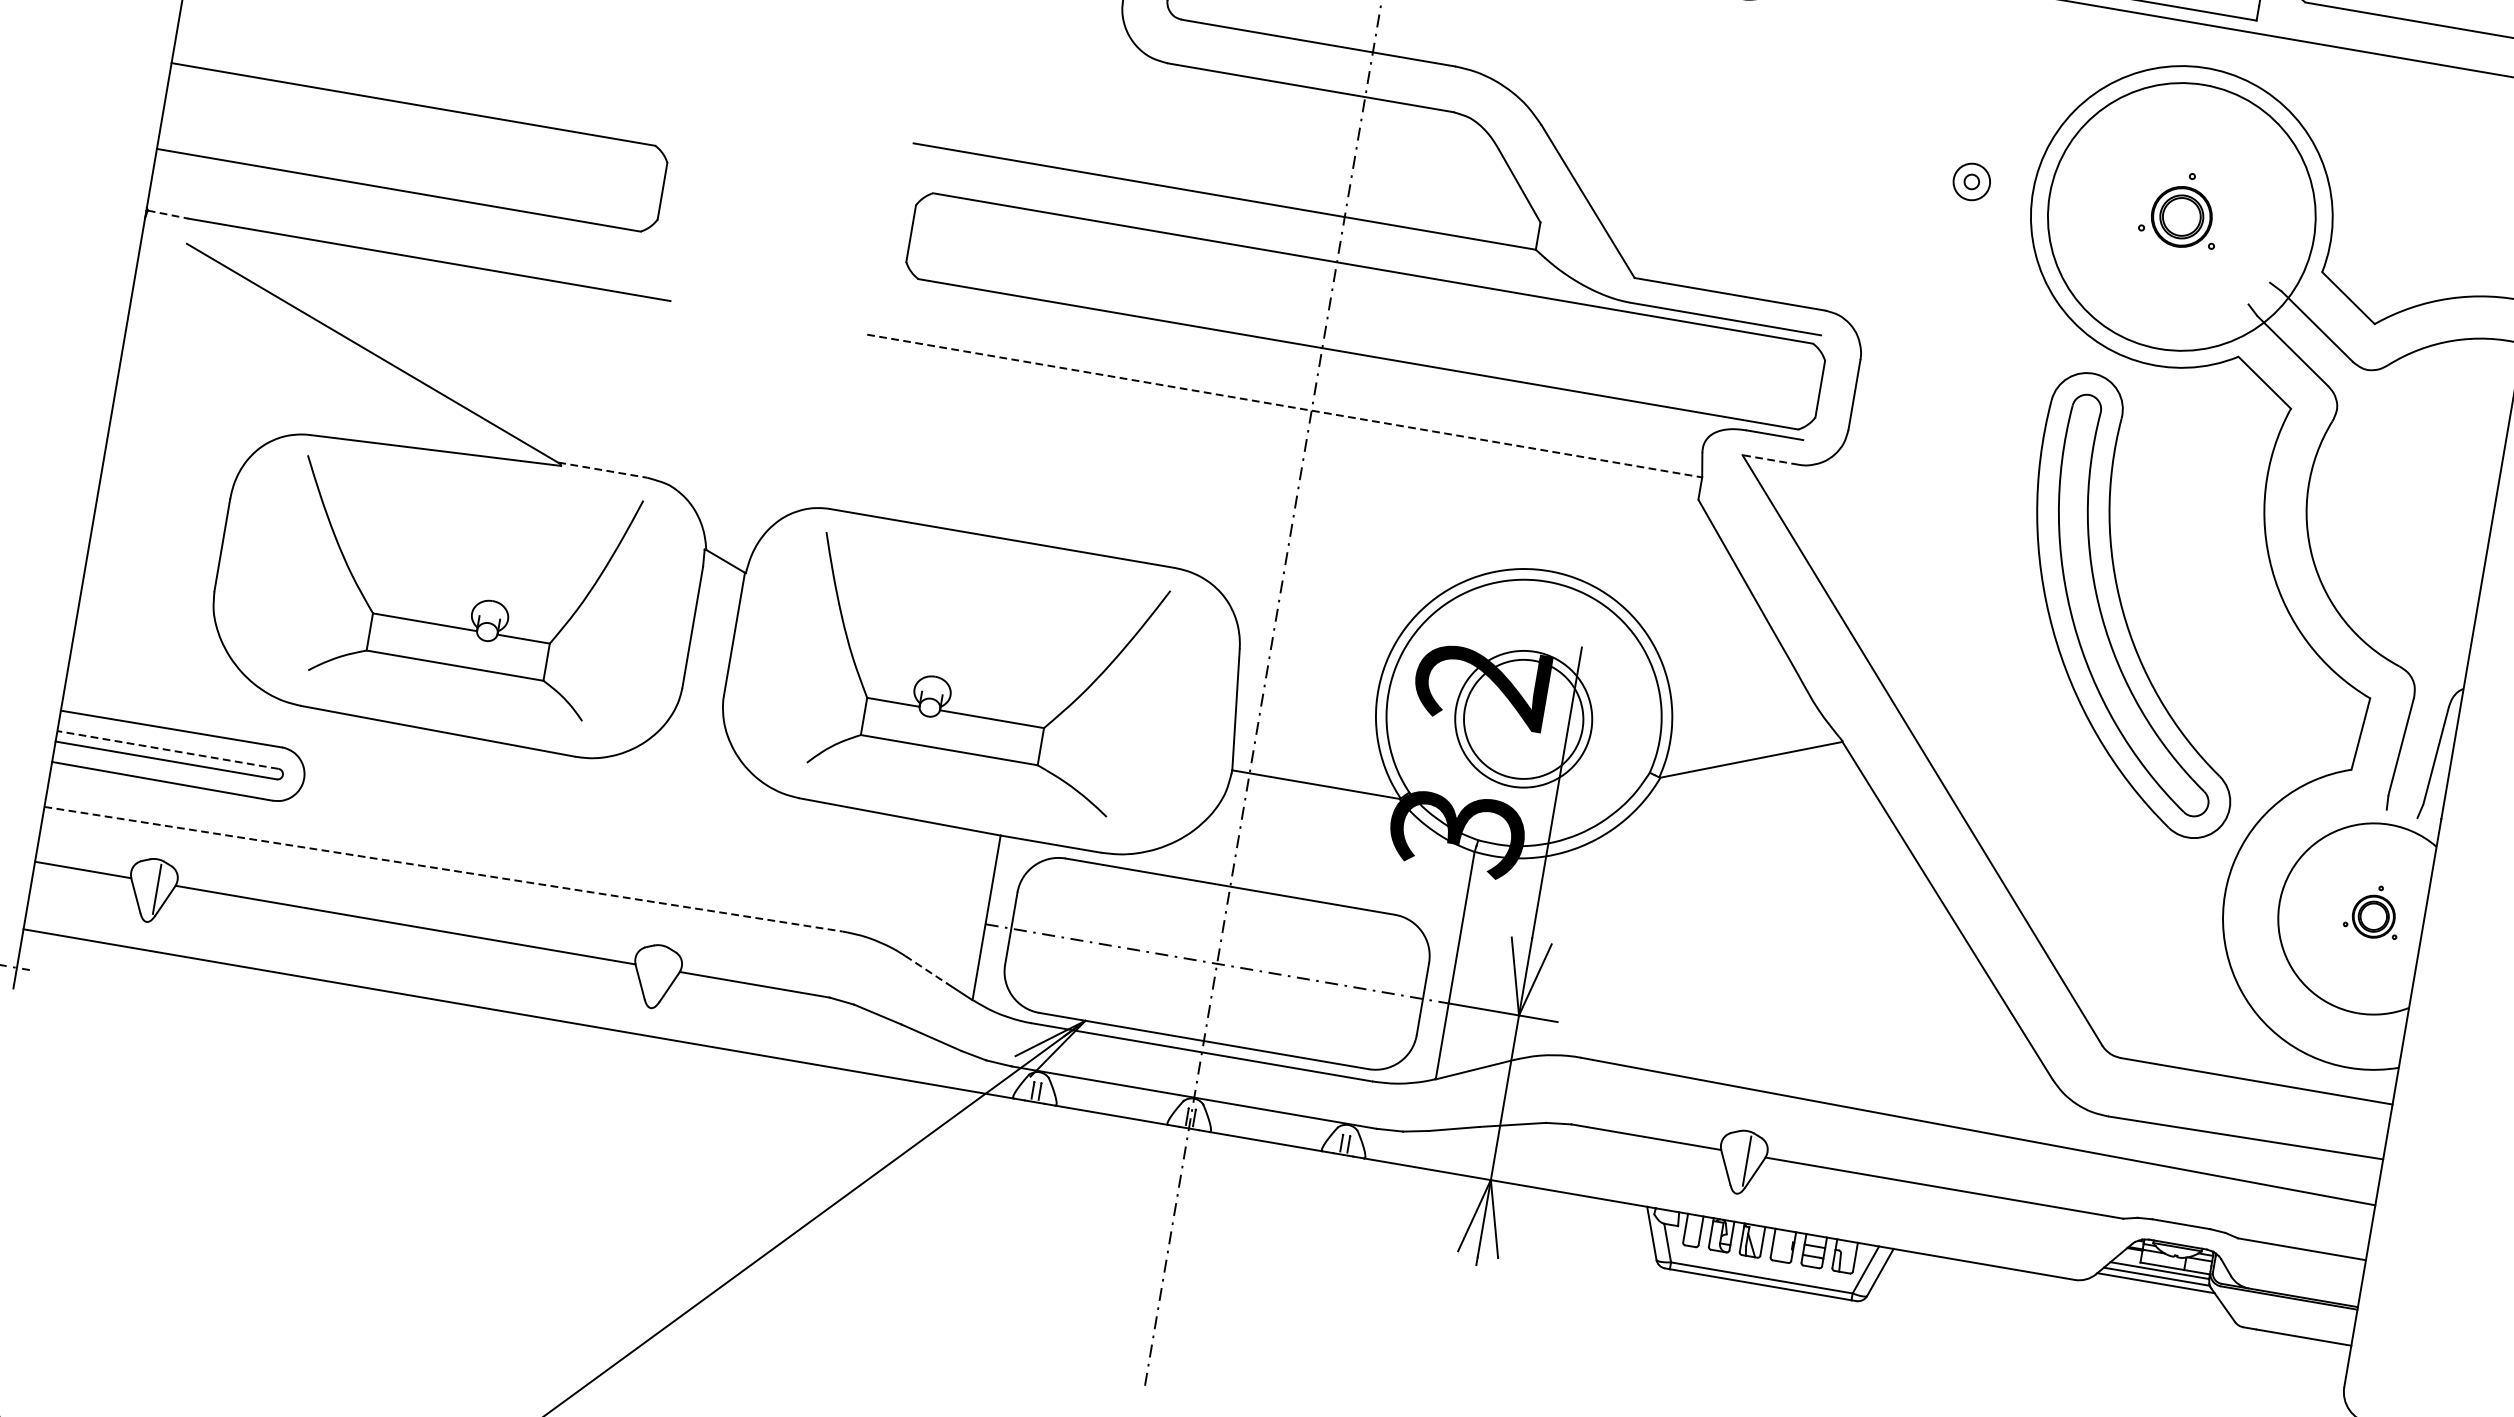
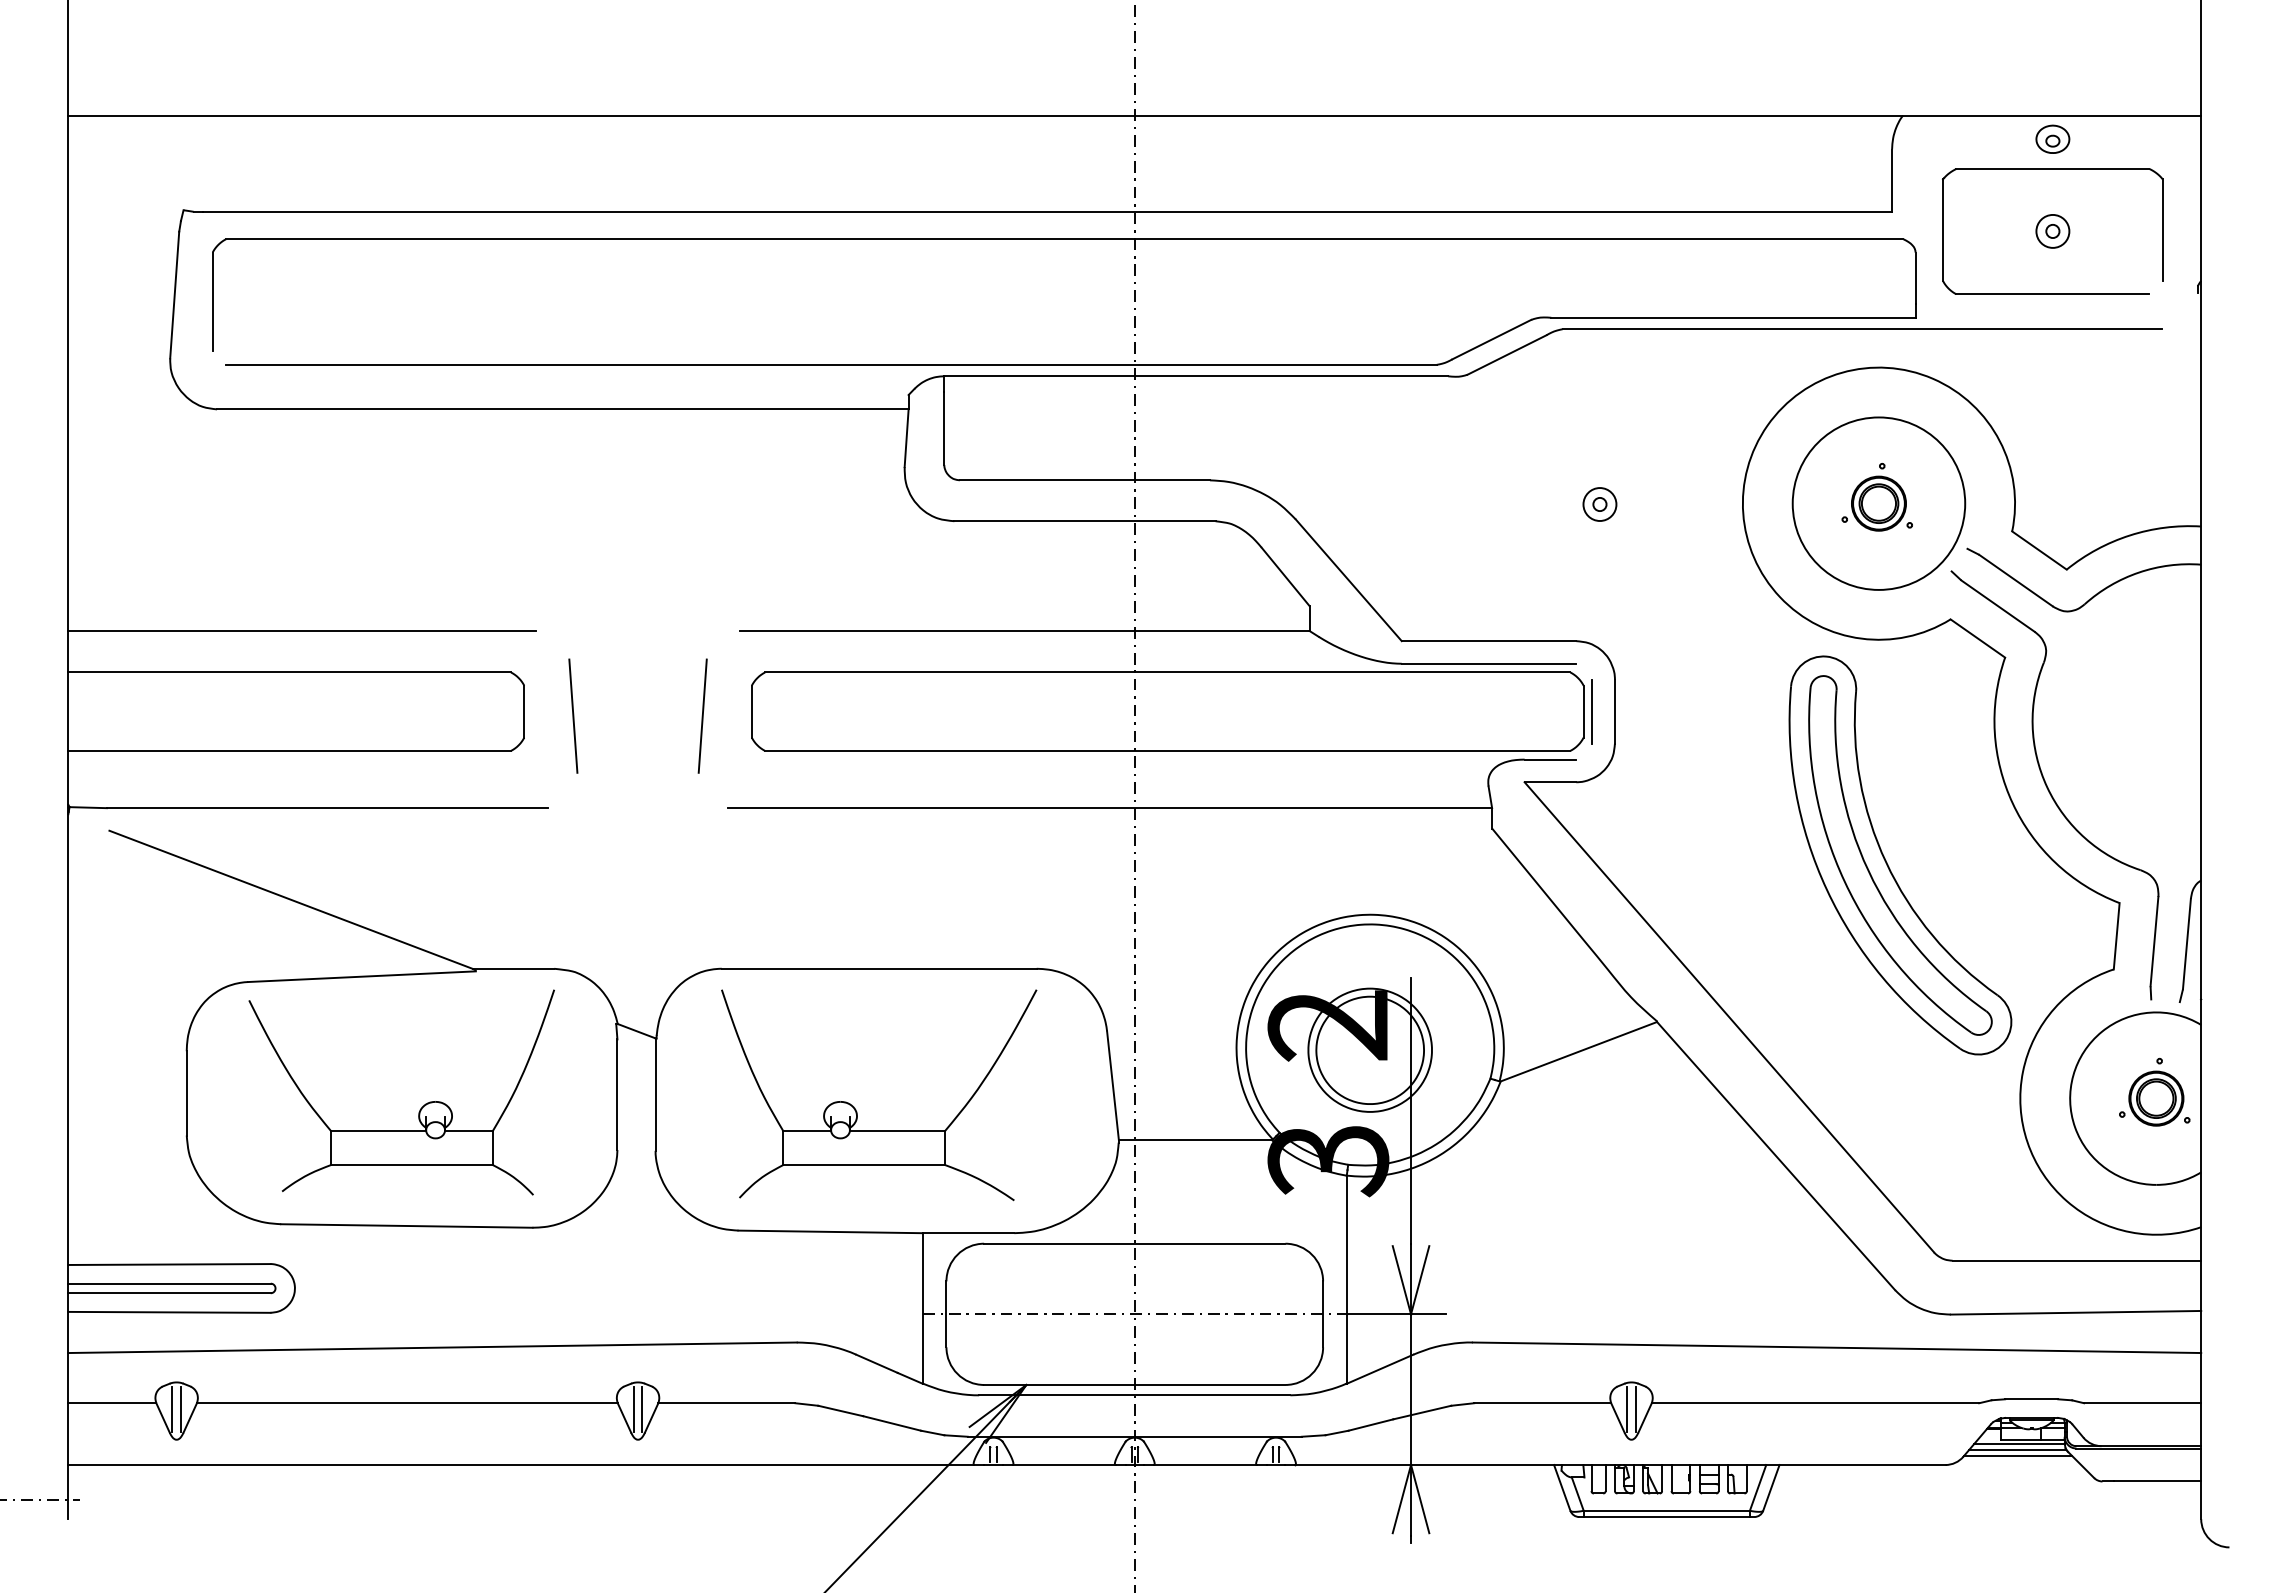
line: (434, 61) -> (301, 631), added
part: (1971, 181) -> (1599, 504), moved
line: (715, 204) -> (573, 715), added
line: (168, 214) -> (88, 807), dashed -> solid
circle: (2181, 216) -> (1878, 503), size x0.71
line: (856, 228) -> (702, 715), added
line: (1829, 390) -> (1592, 711), added
line: (1285, 406) -> (1110, 808), dashed -> solid
line: (1770, 460) -> (1550, 782), dashed -> solid
line: (602, 469) -> (513, 968), dashed -> solid
line: (167, 749) -> (169, 1283), dashed -> solid
line: (444, 869) -> (433, 1347), dashed -> solid
line: (147, 886) -> (172, 1408), added
part: (2373, 910) -> (2154, 1091), size x1.43
line: (926, 969) -> (877, 1363), dashed -> solid
line: (651, 973) -> (633, 1408), added
line: (661, 974) -> (642, 1408), added
line: (1738, 1158) -> (1627, 1408), added

